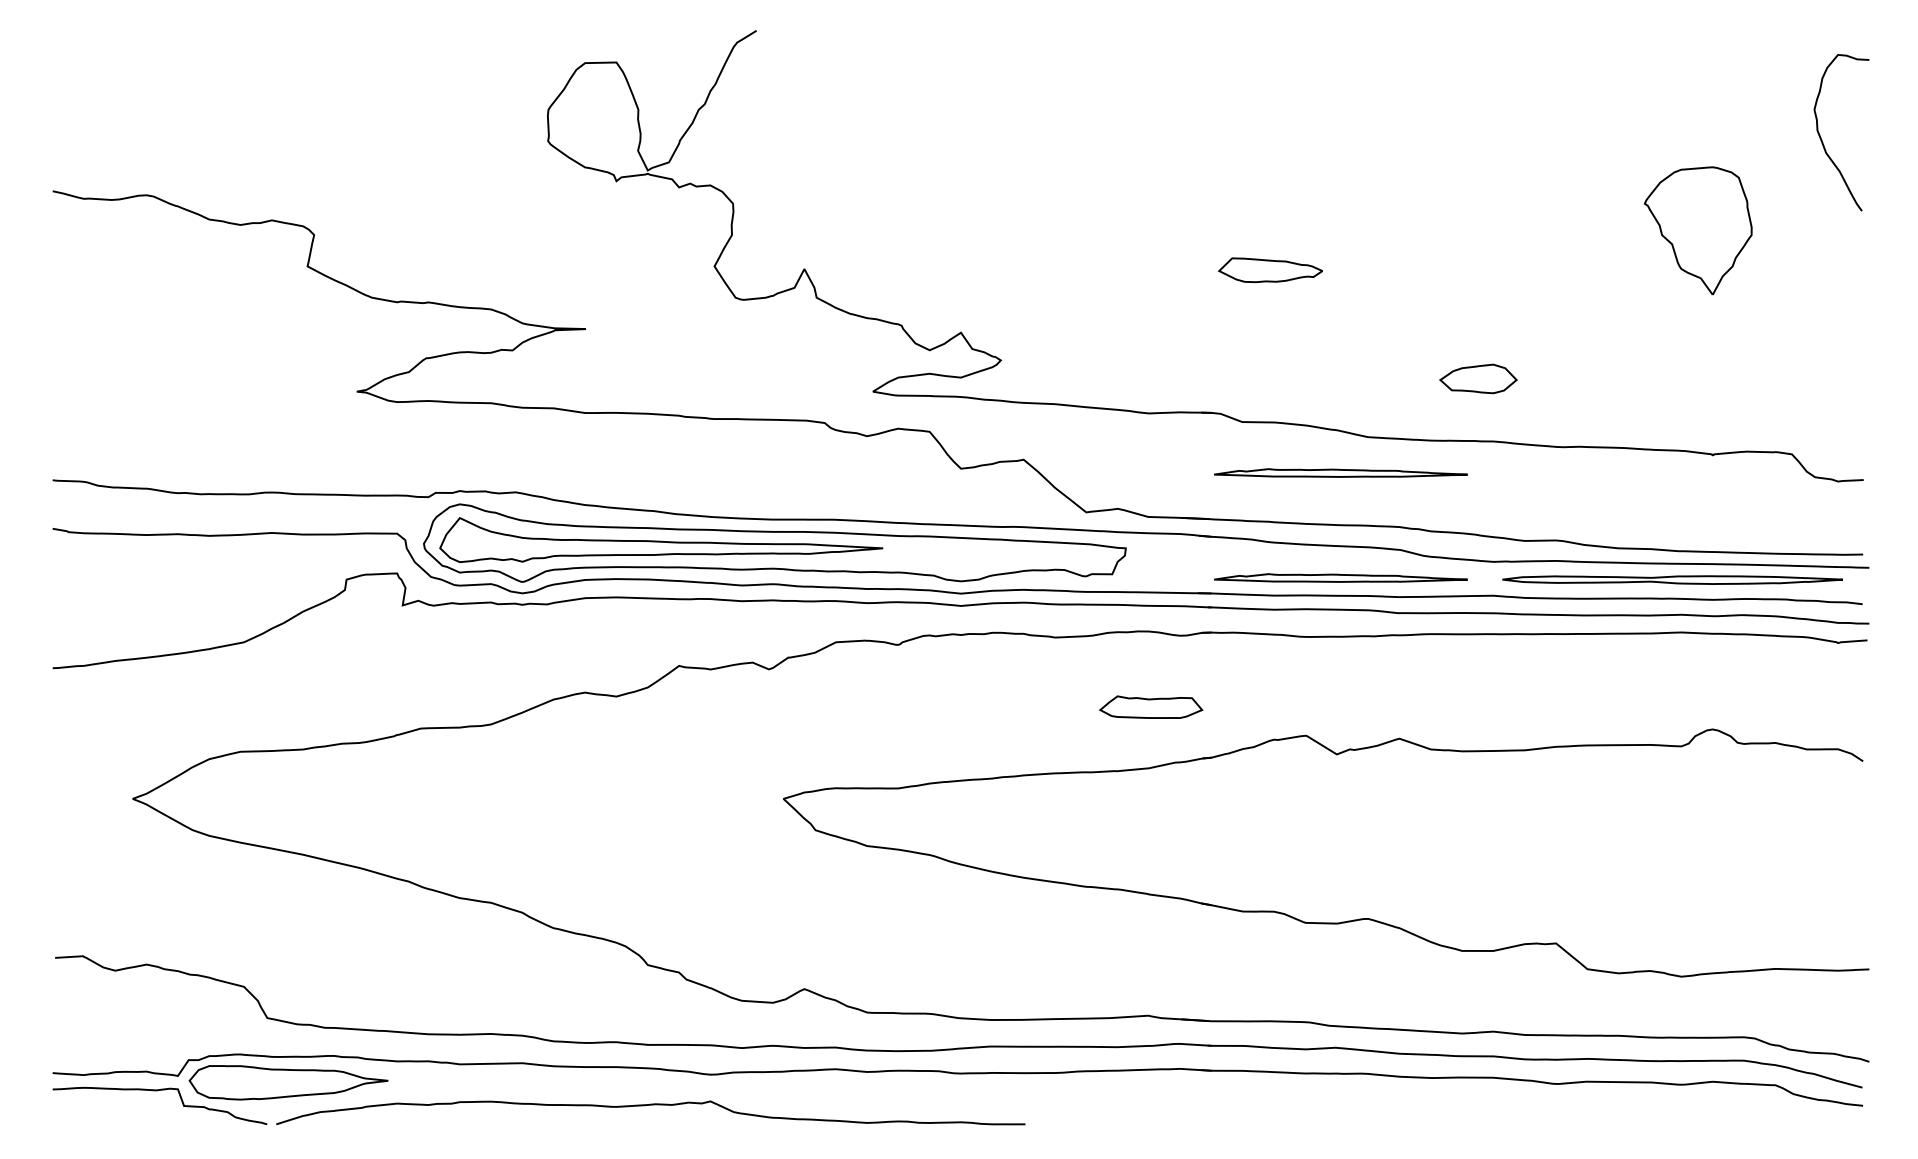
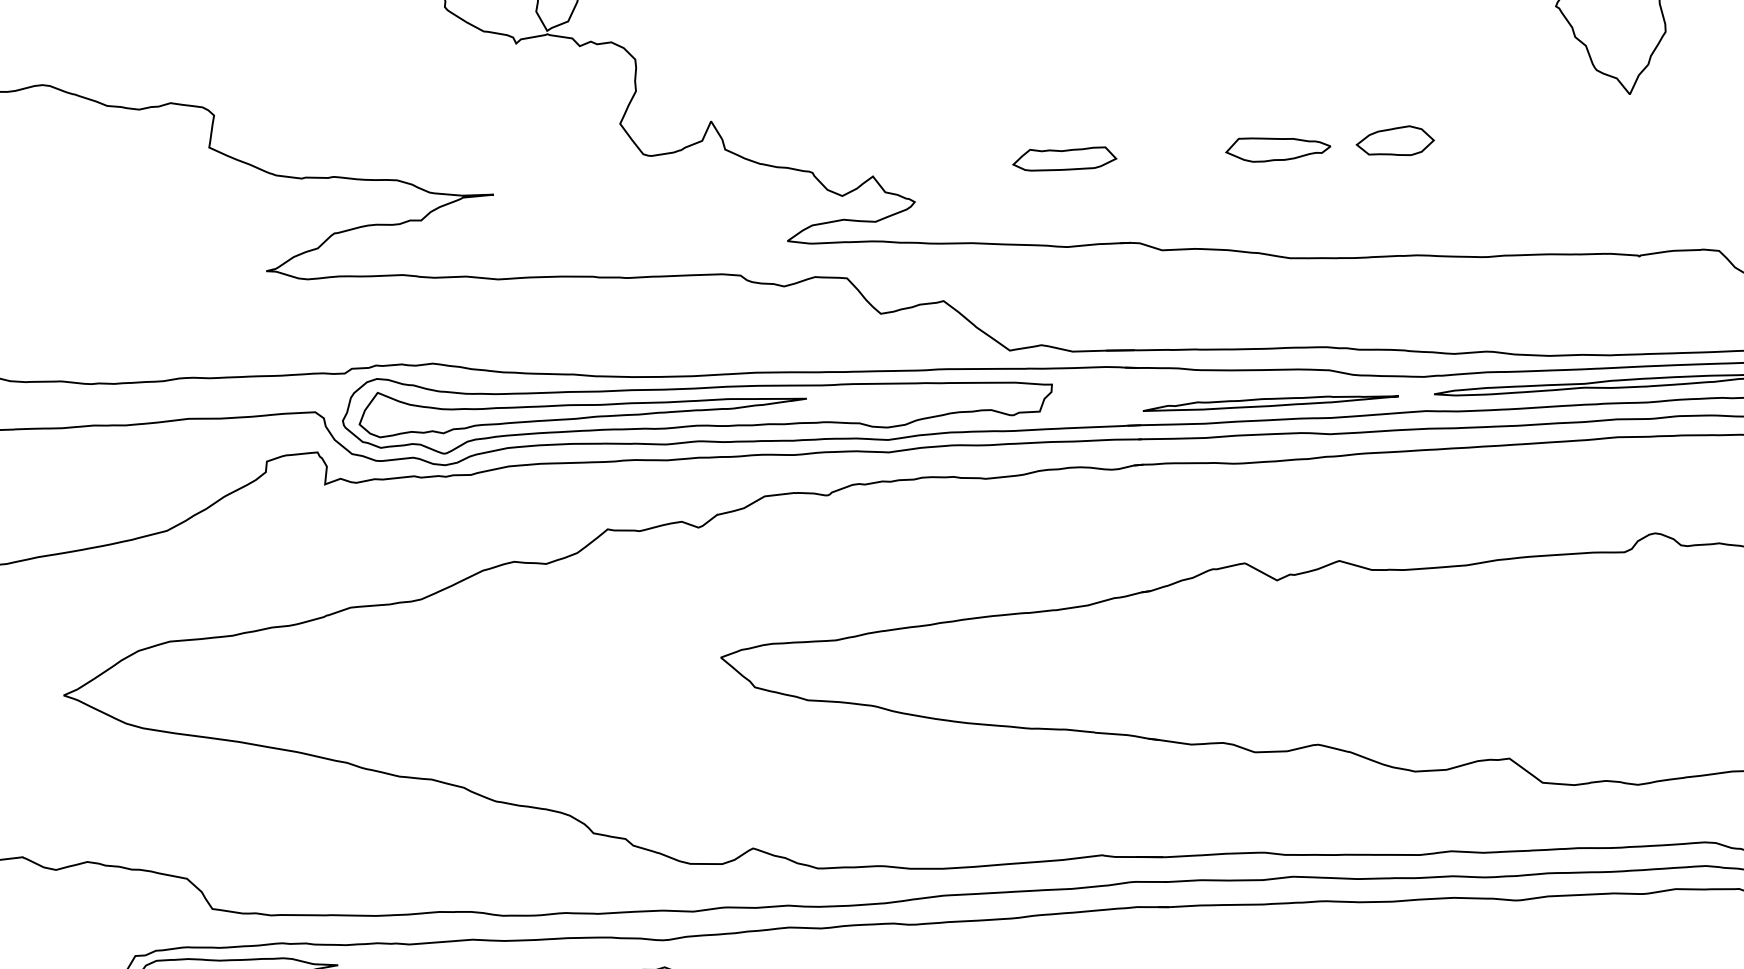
part: (1269, 270) -> (1277, 148), moved
part: (1478, 378) -> (1395, 141), moved
part: (1340, 472) -> (1264, 295), removed
part: (1151, 706) -> (1064, 158), moved

